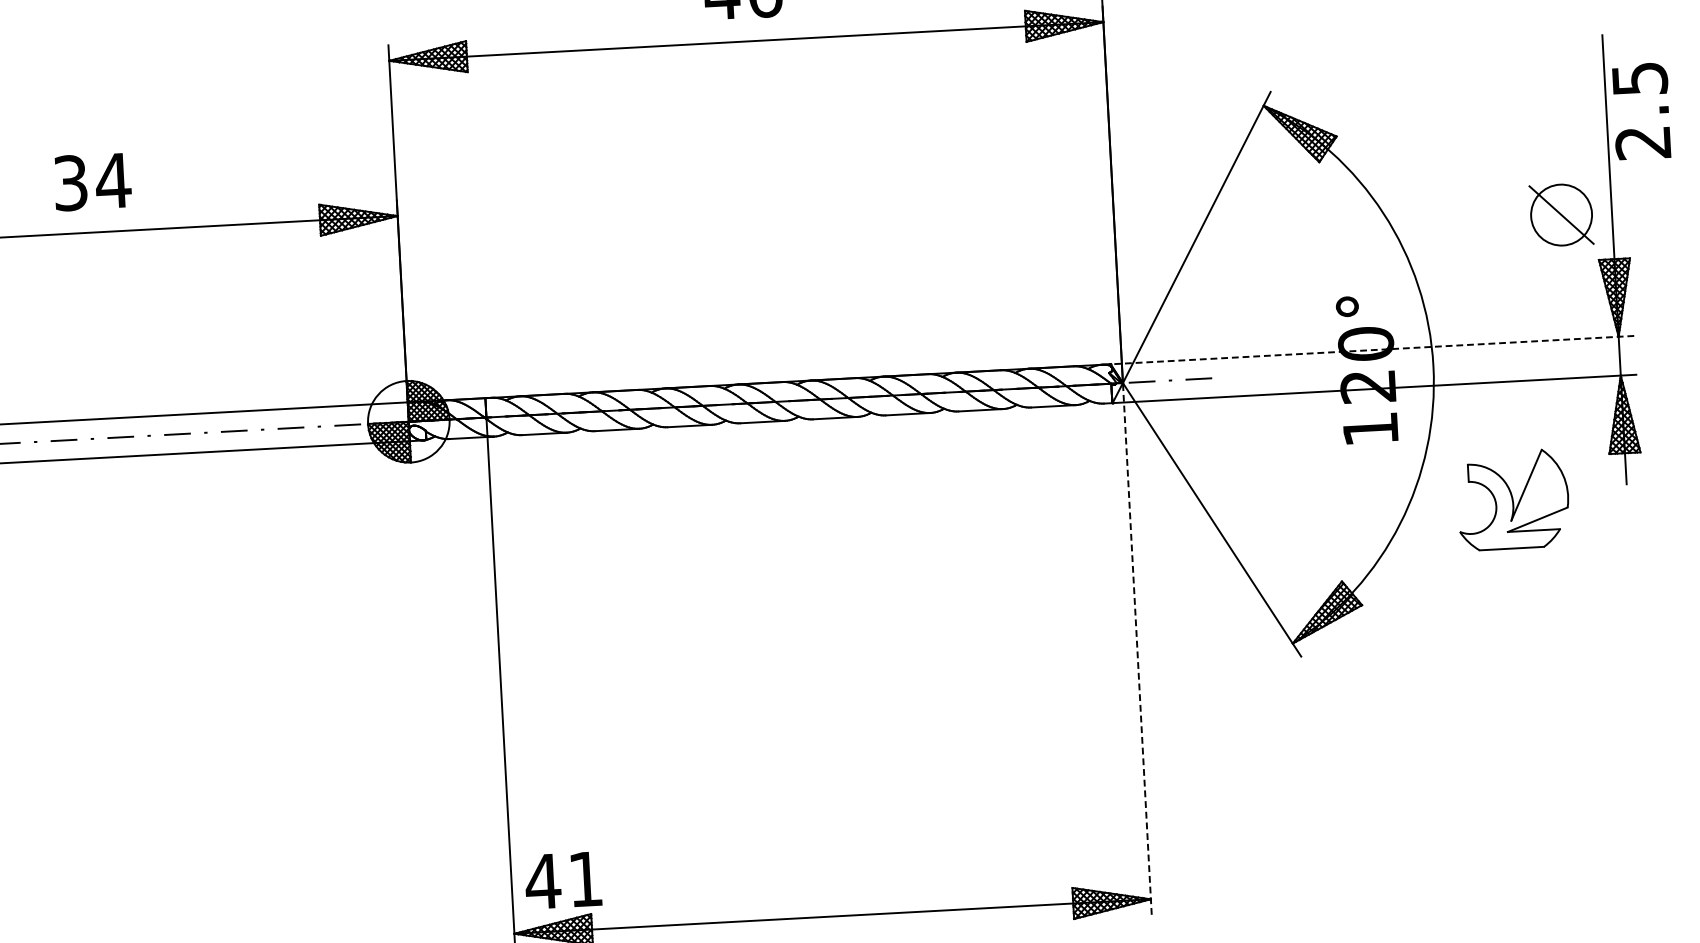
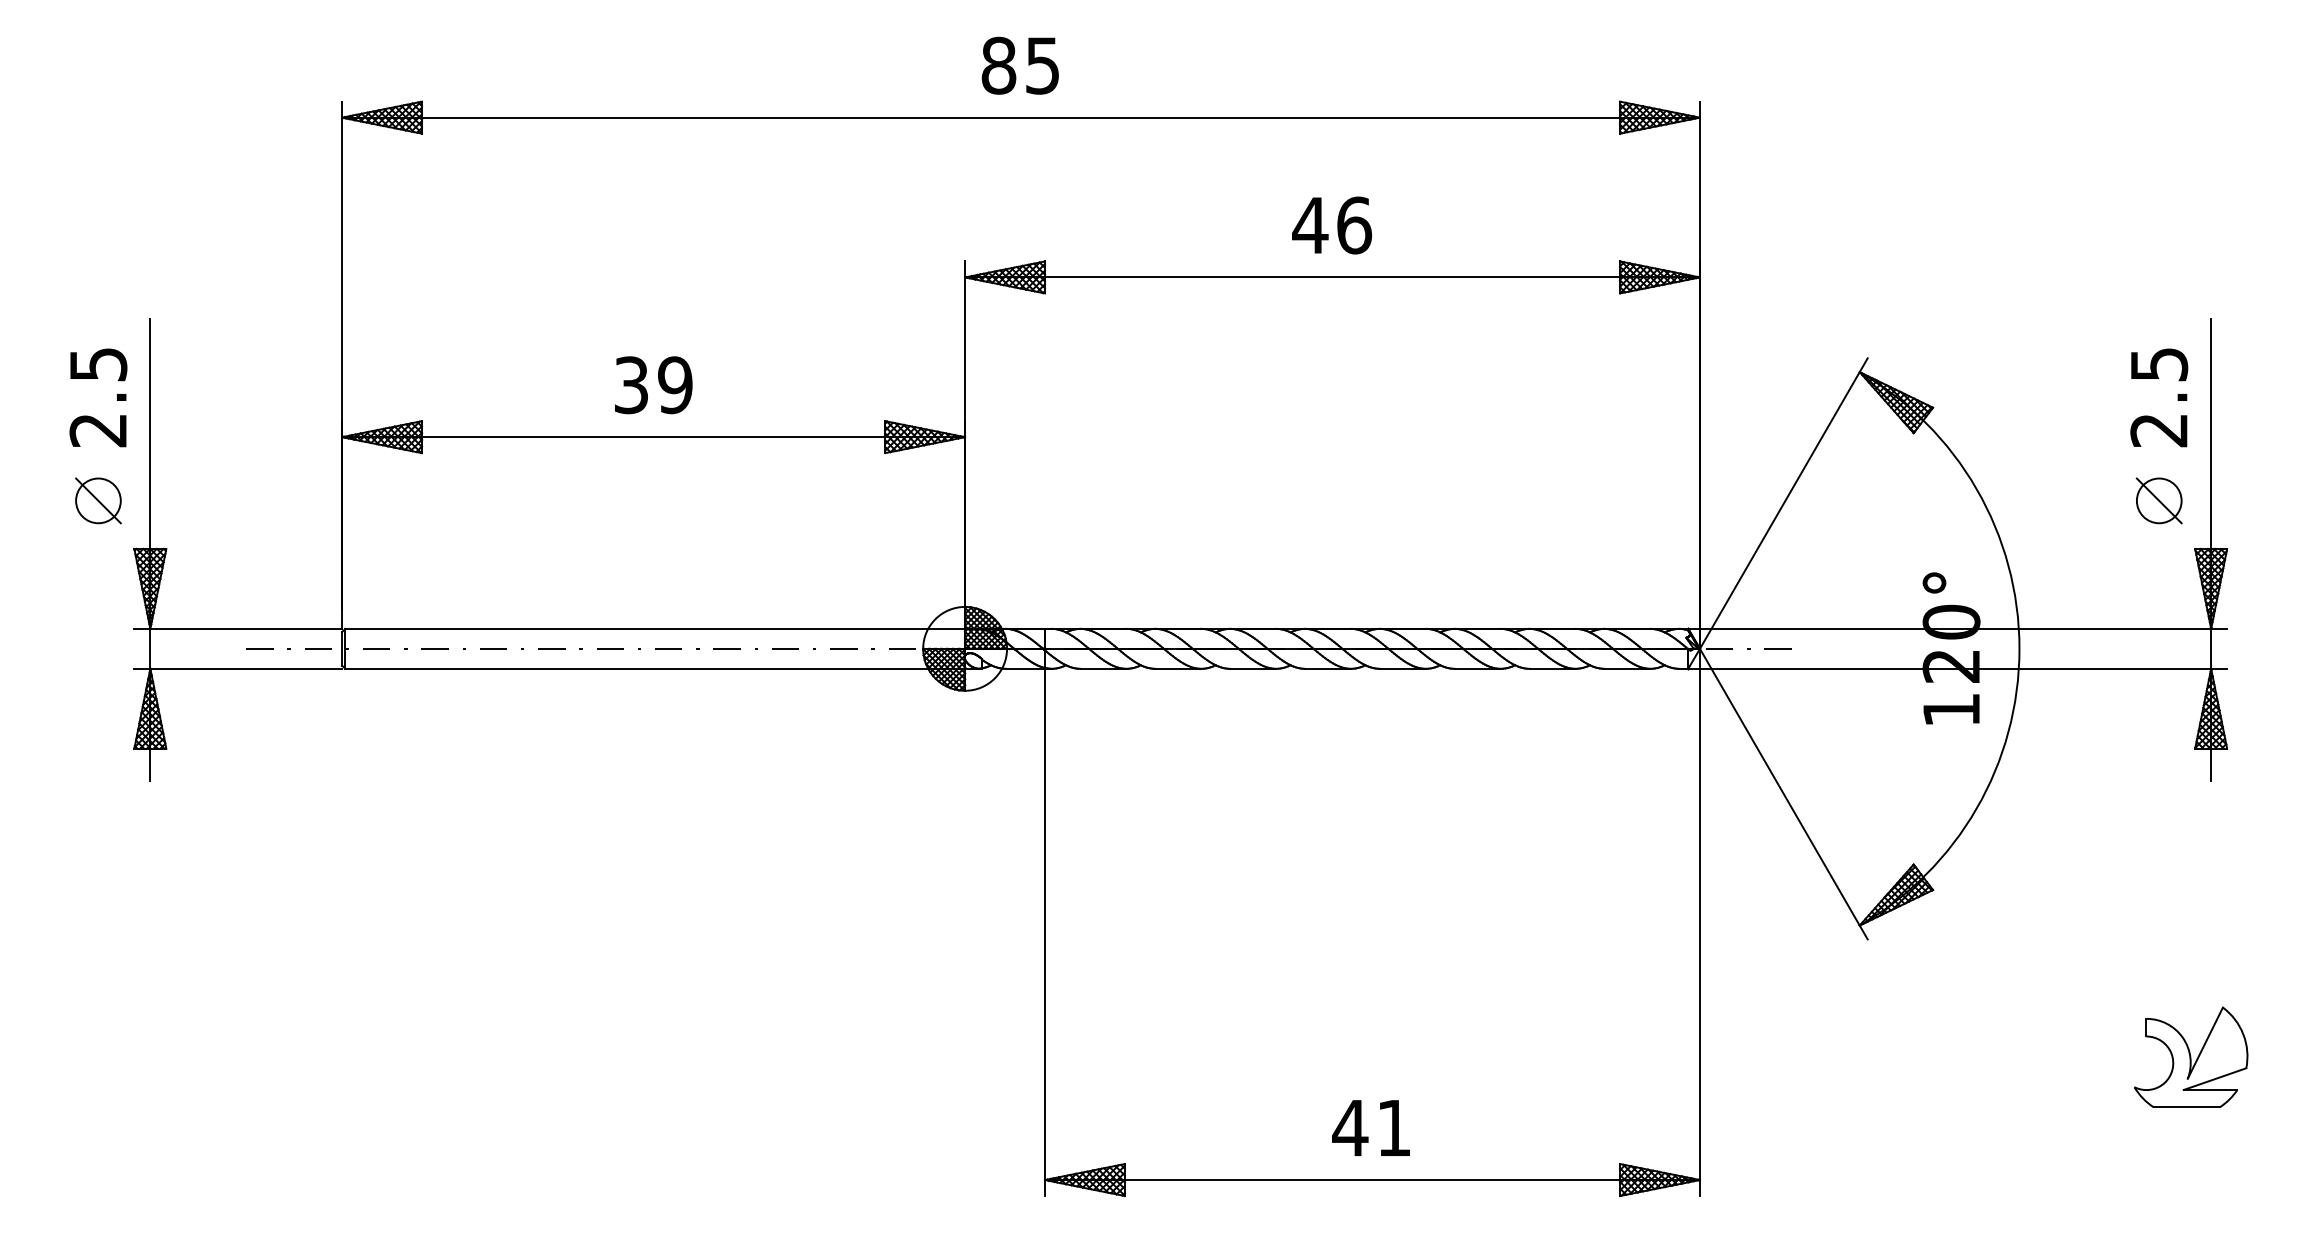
text: (1641, 110) -> (2159, 397), moved
text: (113, 181) -> (675, 385), 34 -> 39
part: (1560, 214) -> (2158, 500), size x0.71
line: (1372, 349) -> (1957, 628), dashed -> solid
part: (1513, 499) -> (2191, 1056), moved
line: (1136, 649) -> (1699, 922), dashed -> solid
text: (562, 879) -> (1370, 1127), moved

